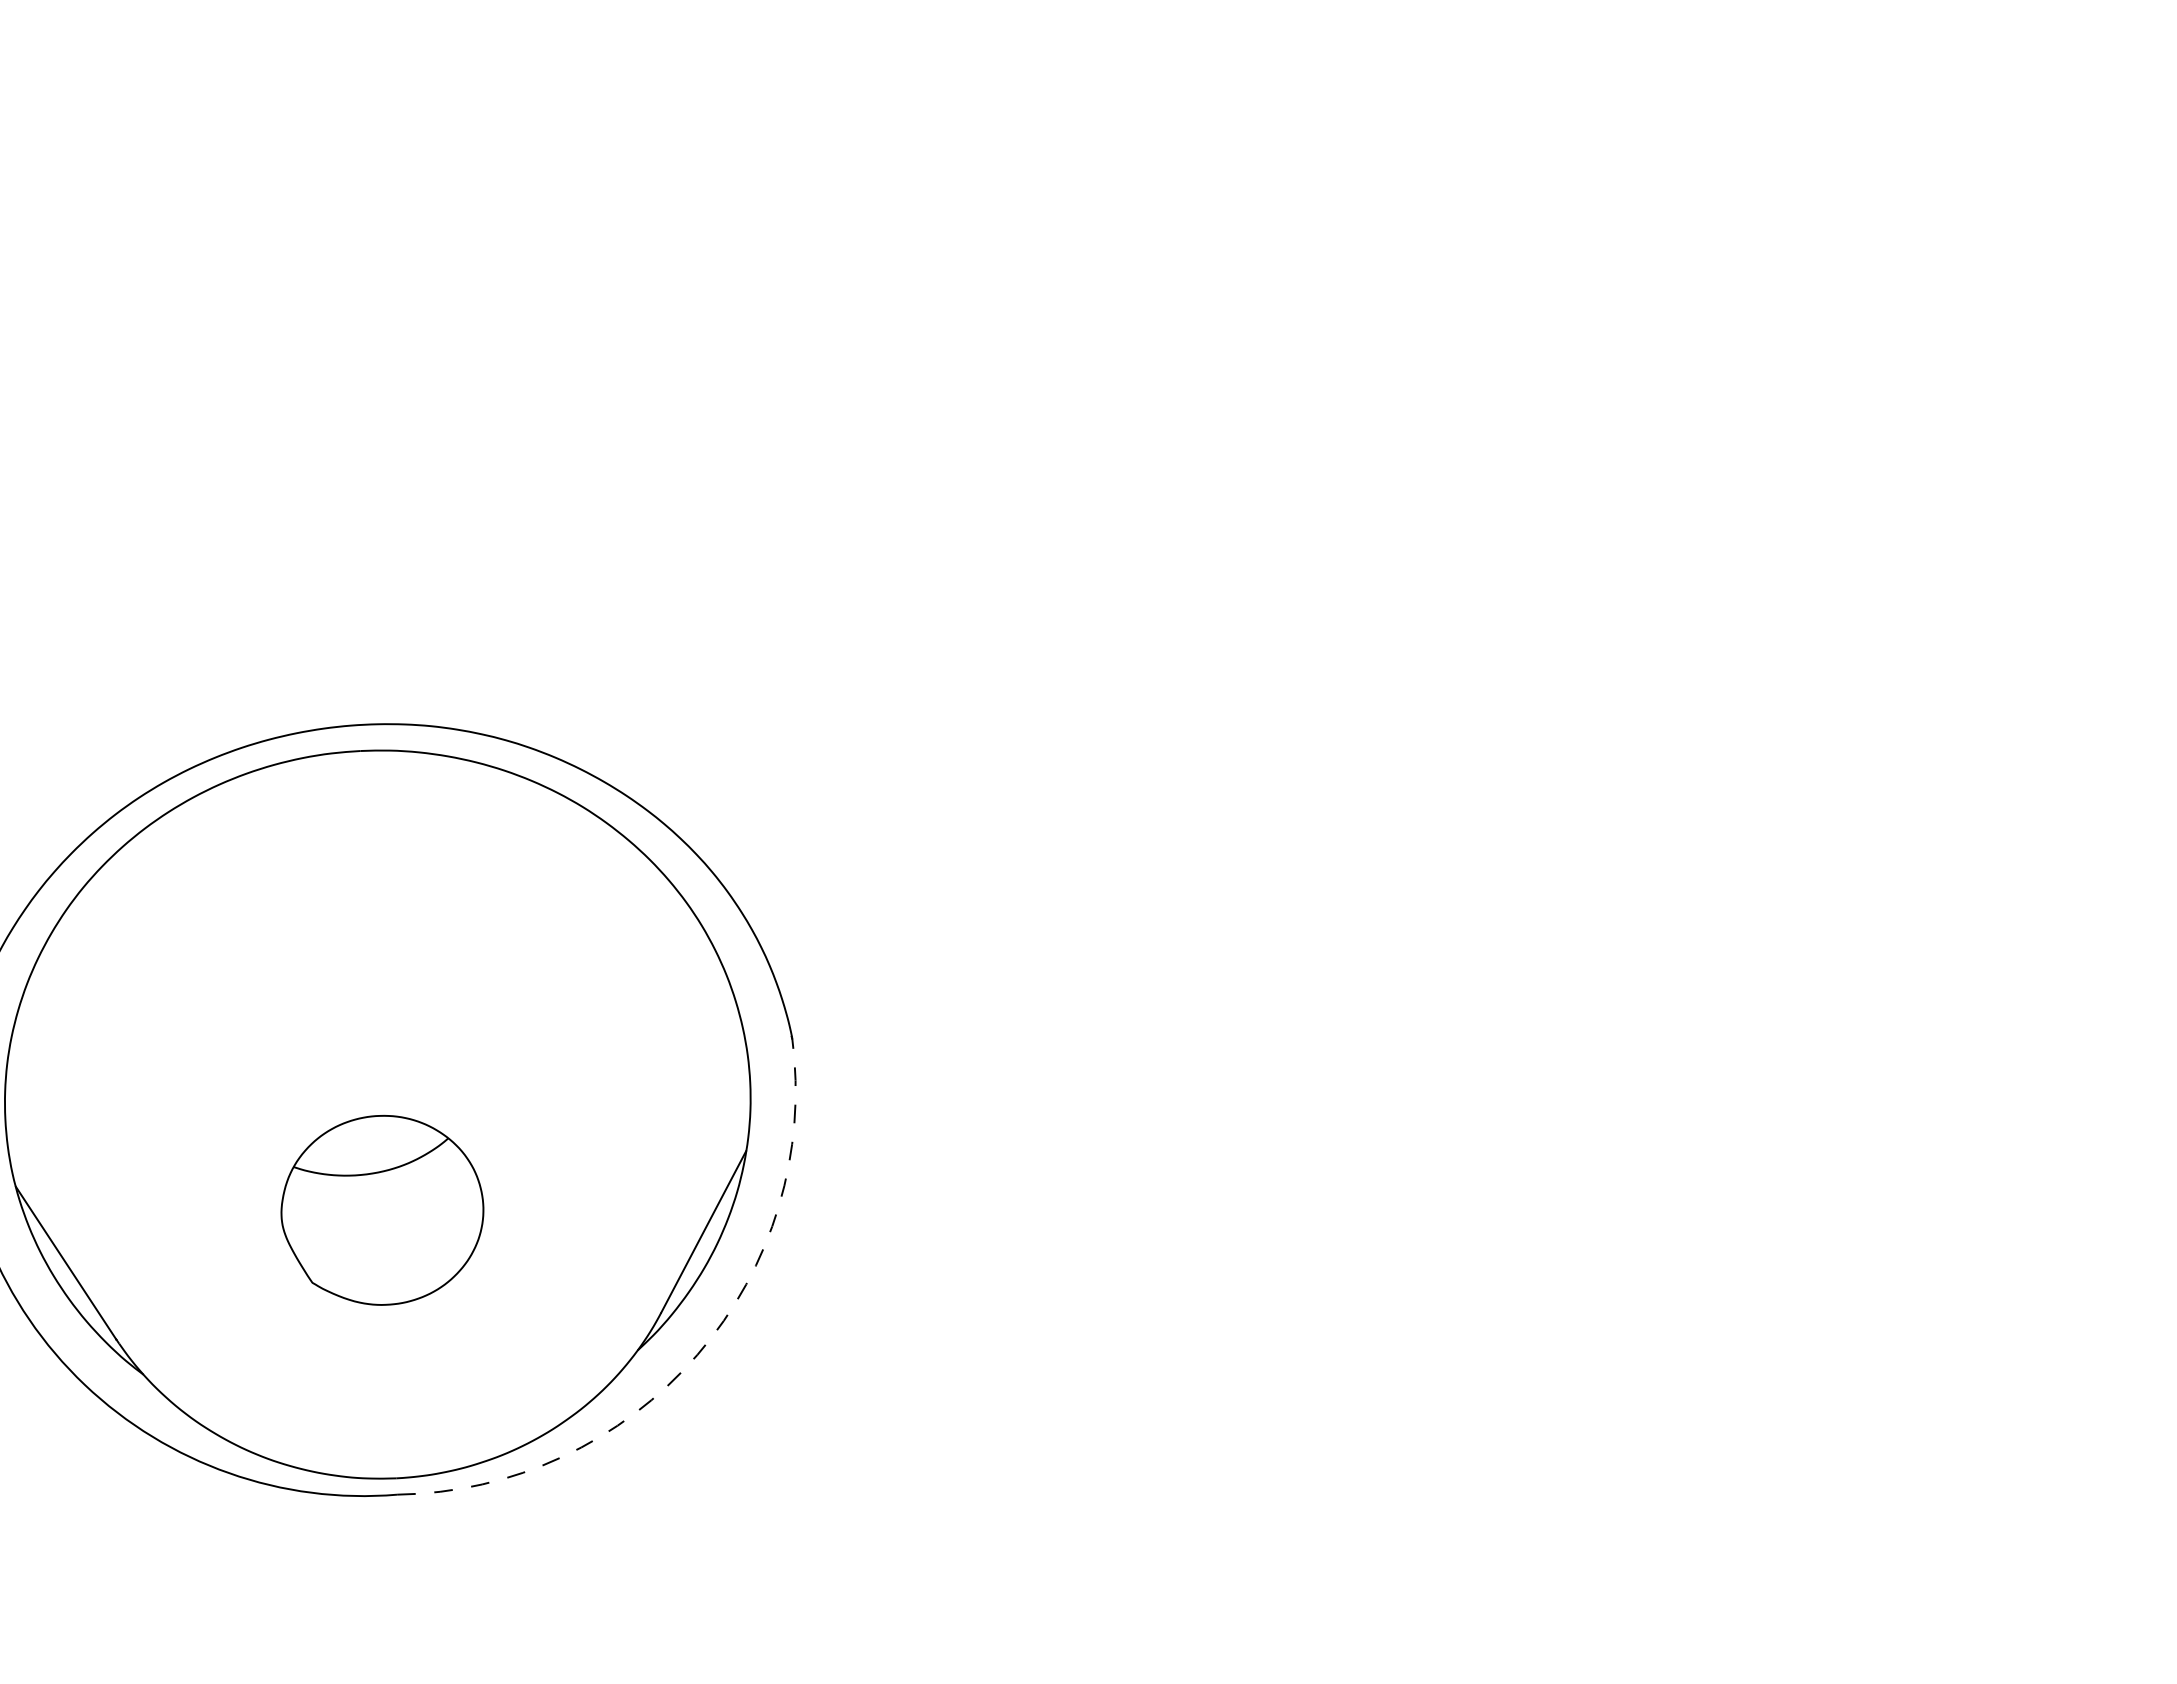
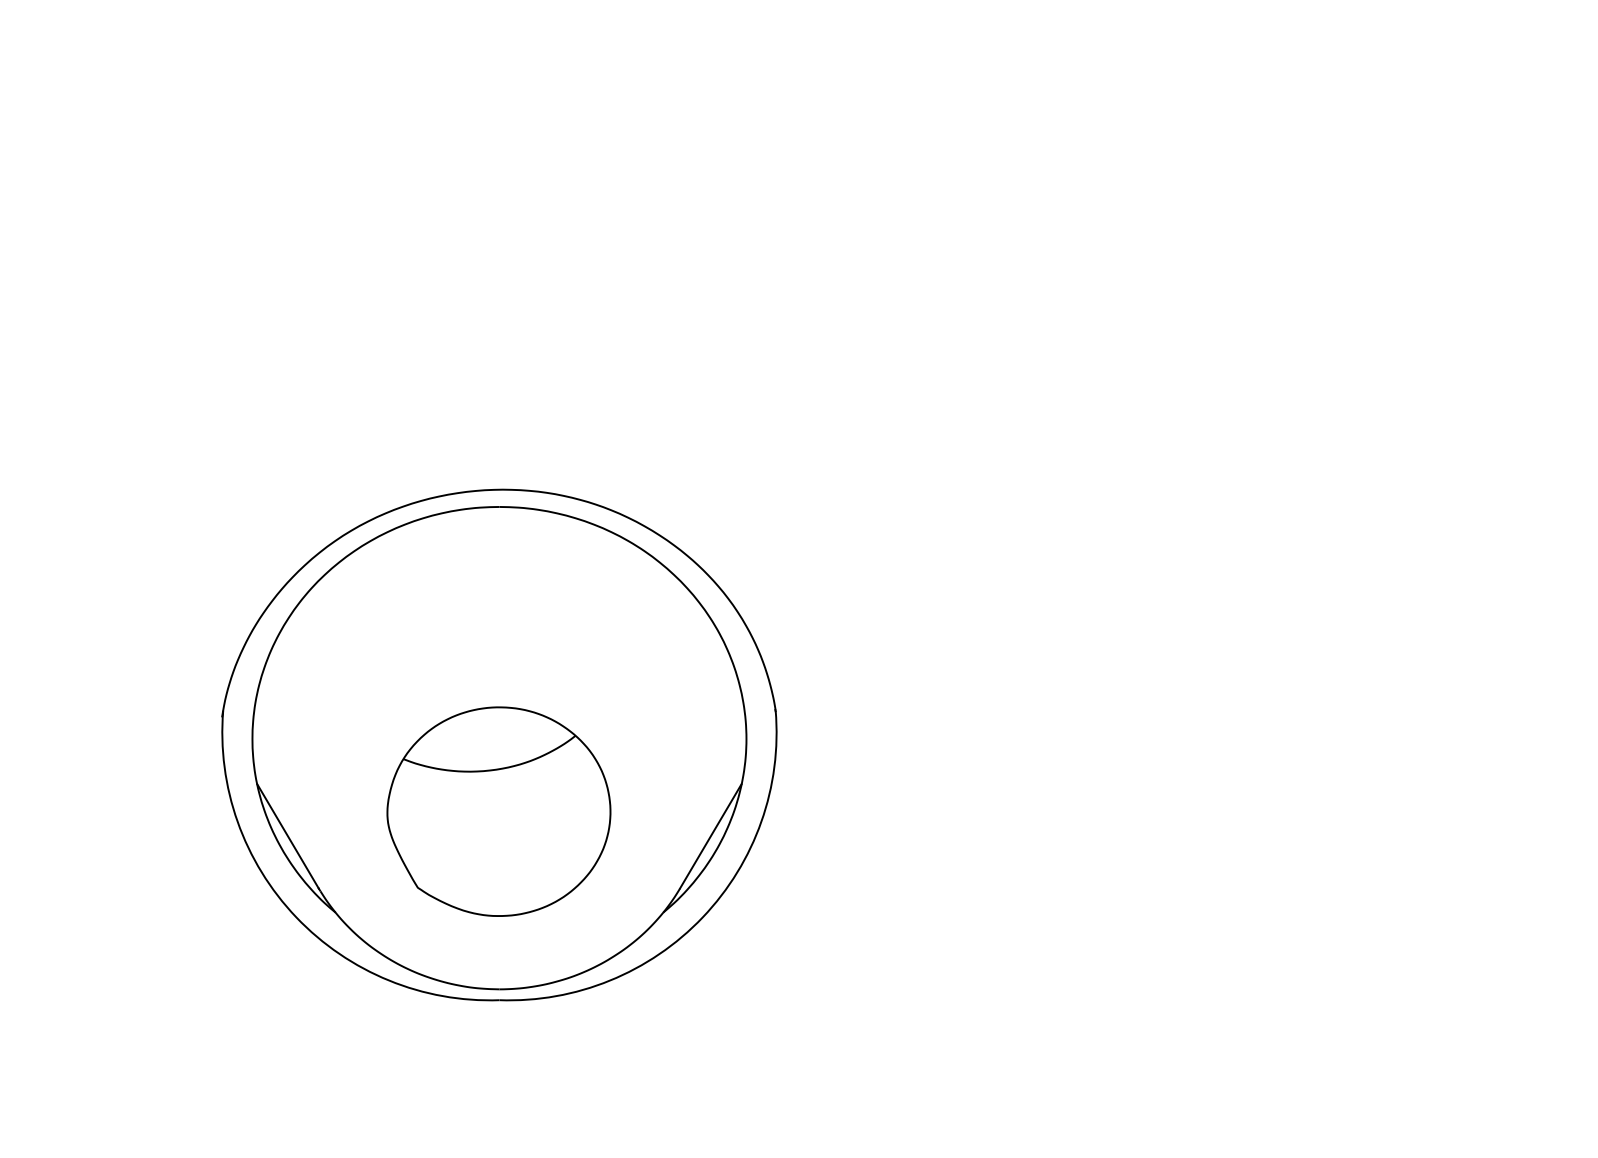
part: (381, 1210) -> (498, 811), size x1.67
arc: (697, 1355) -> (702, 917), dashed -> solid

